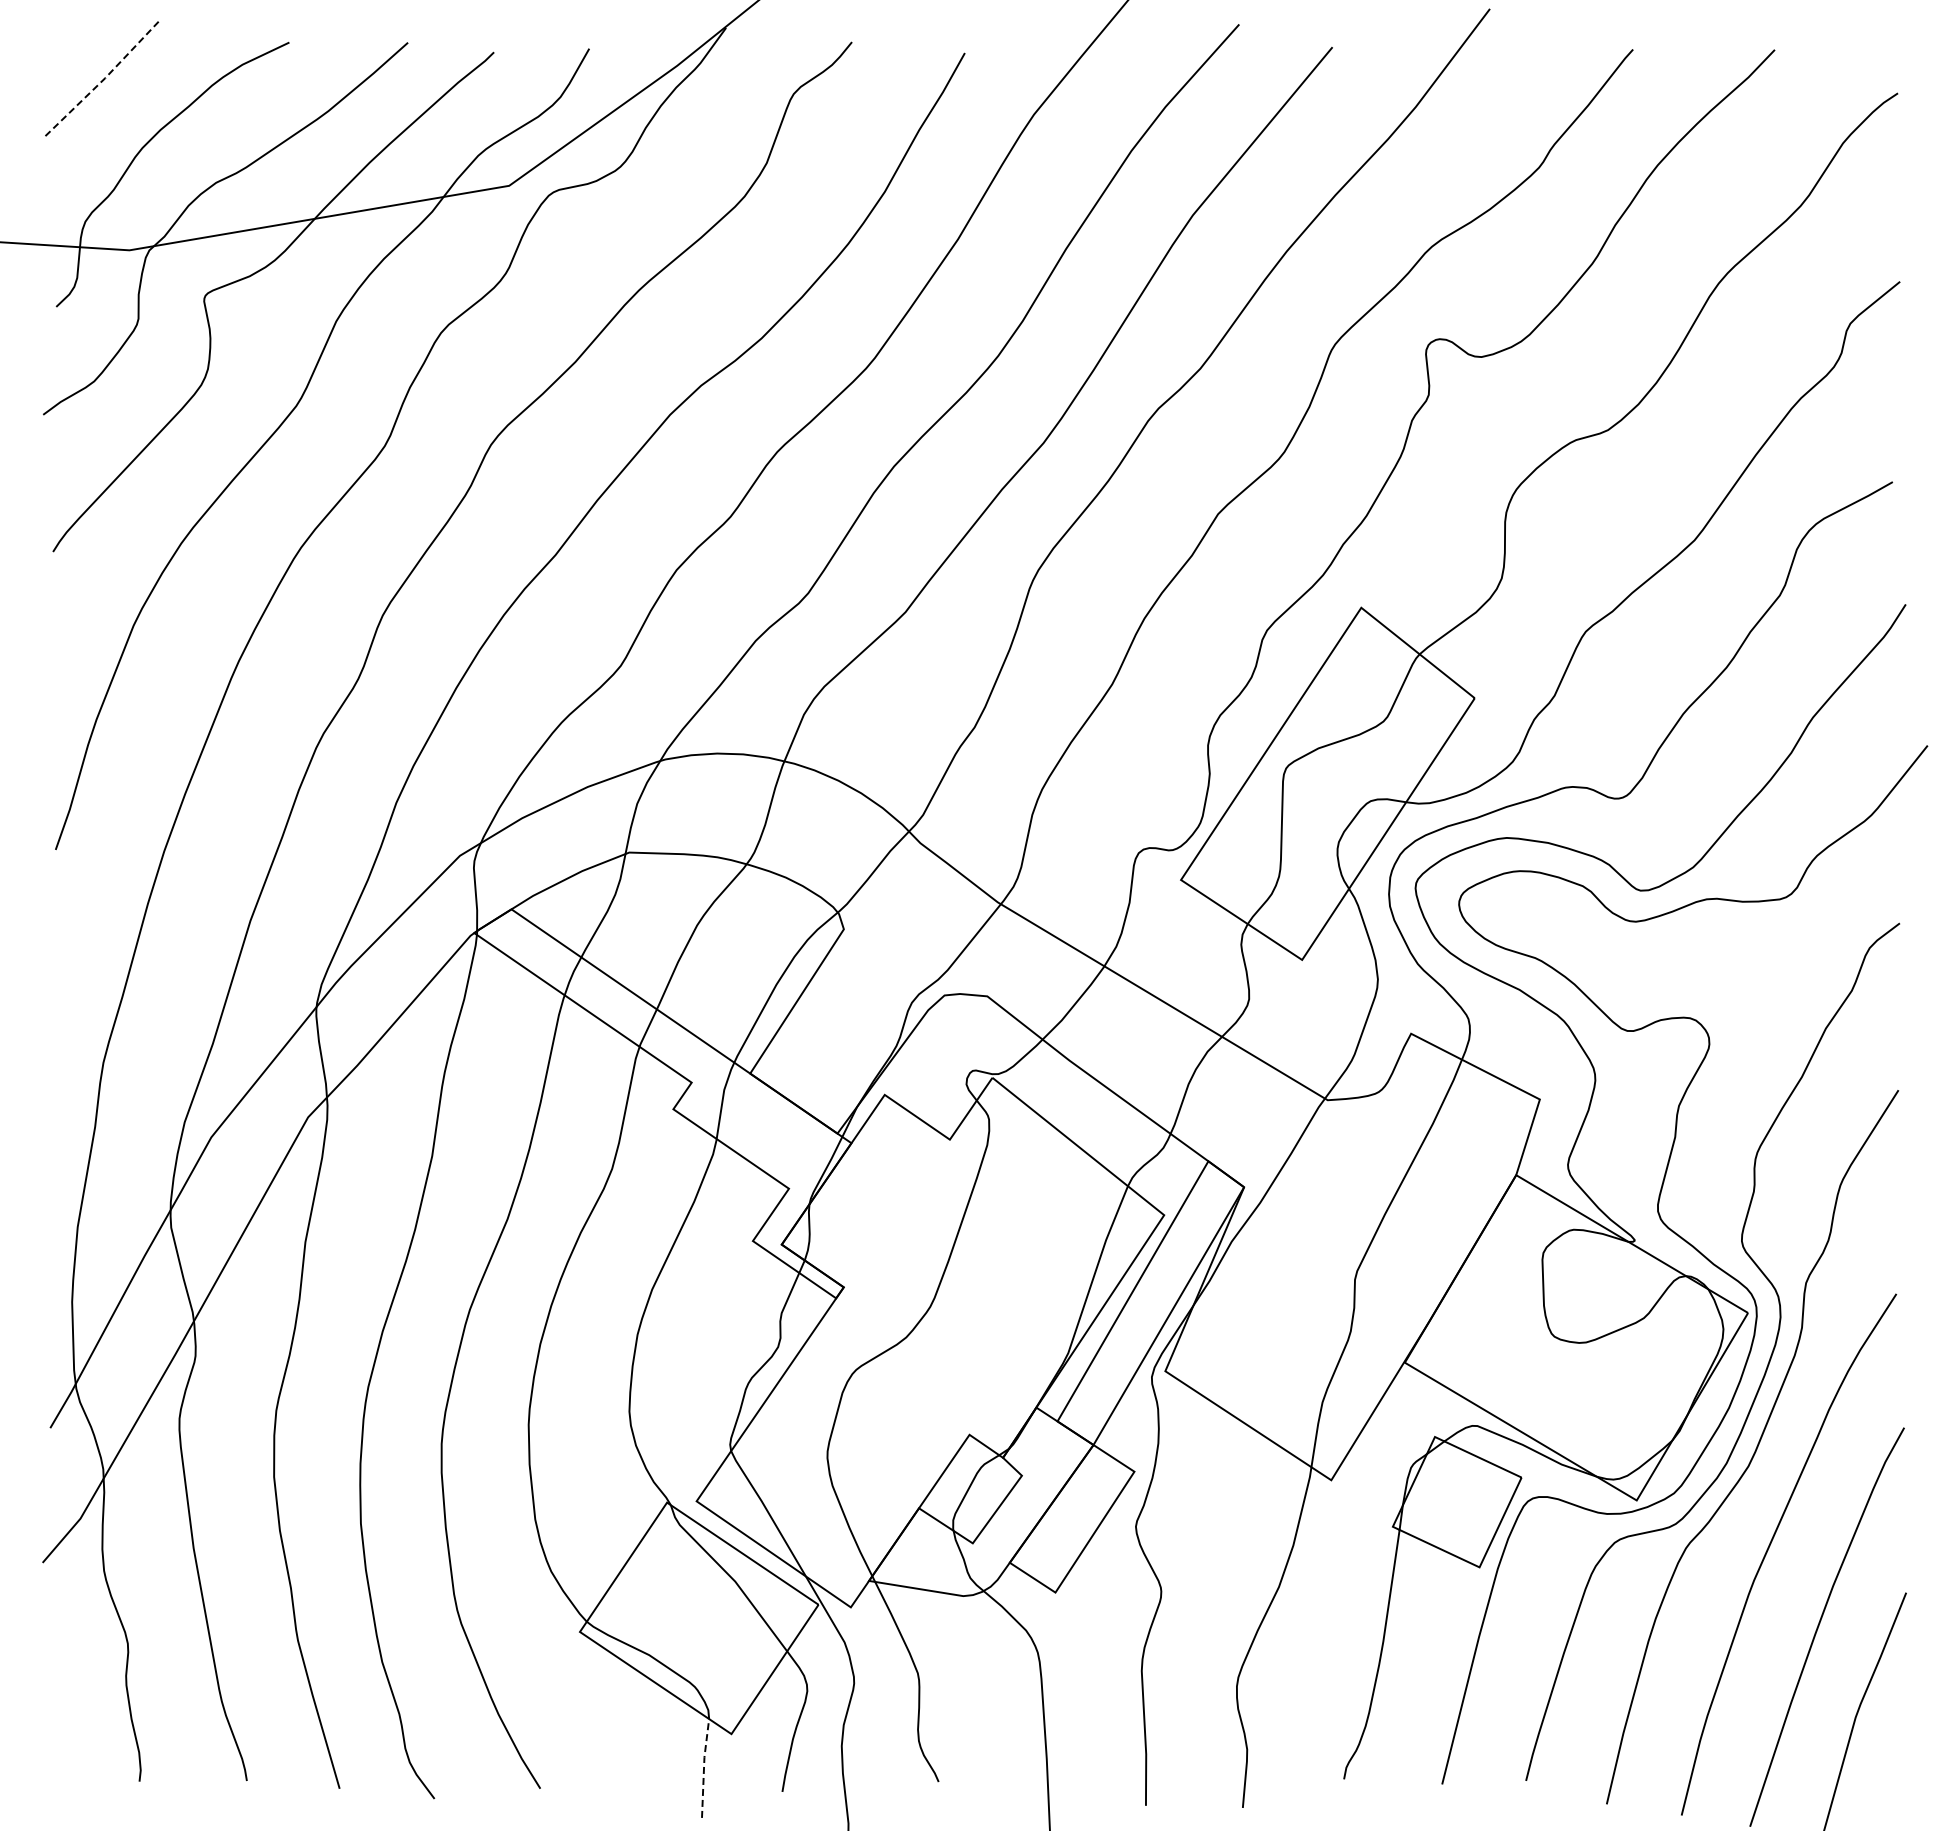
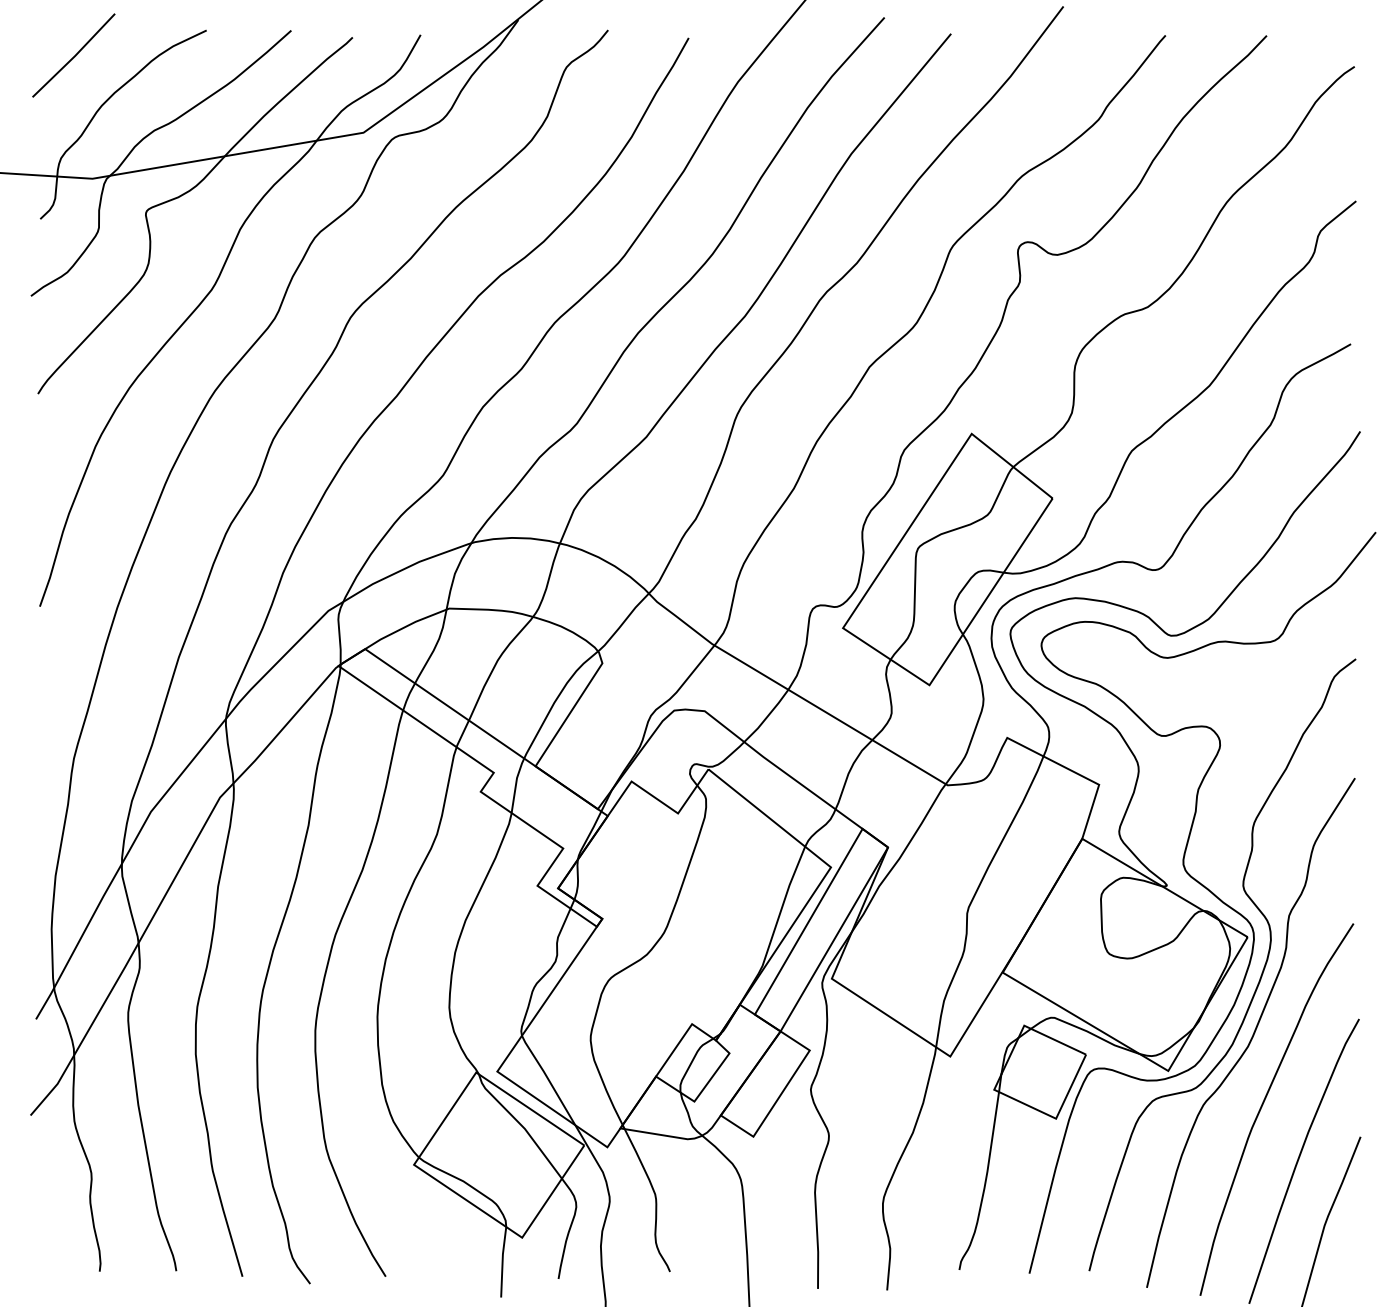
line: (105, 78) -> (75, 56), dashed -> solid
line: (704, 1767) -> (502, 1261), dashed -> solid

